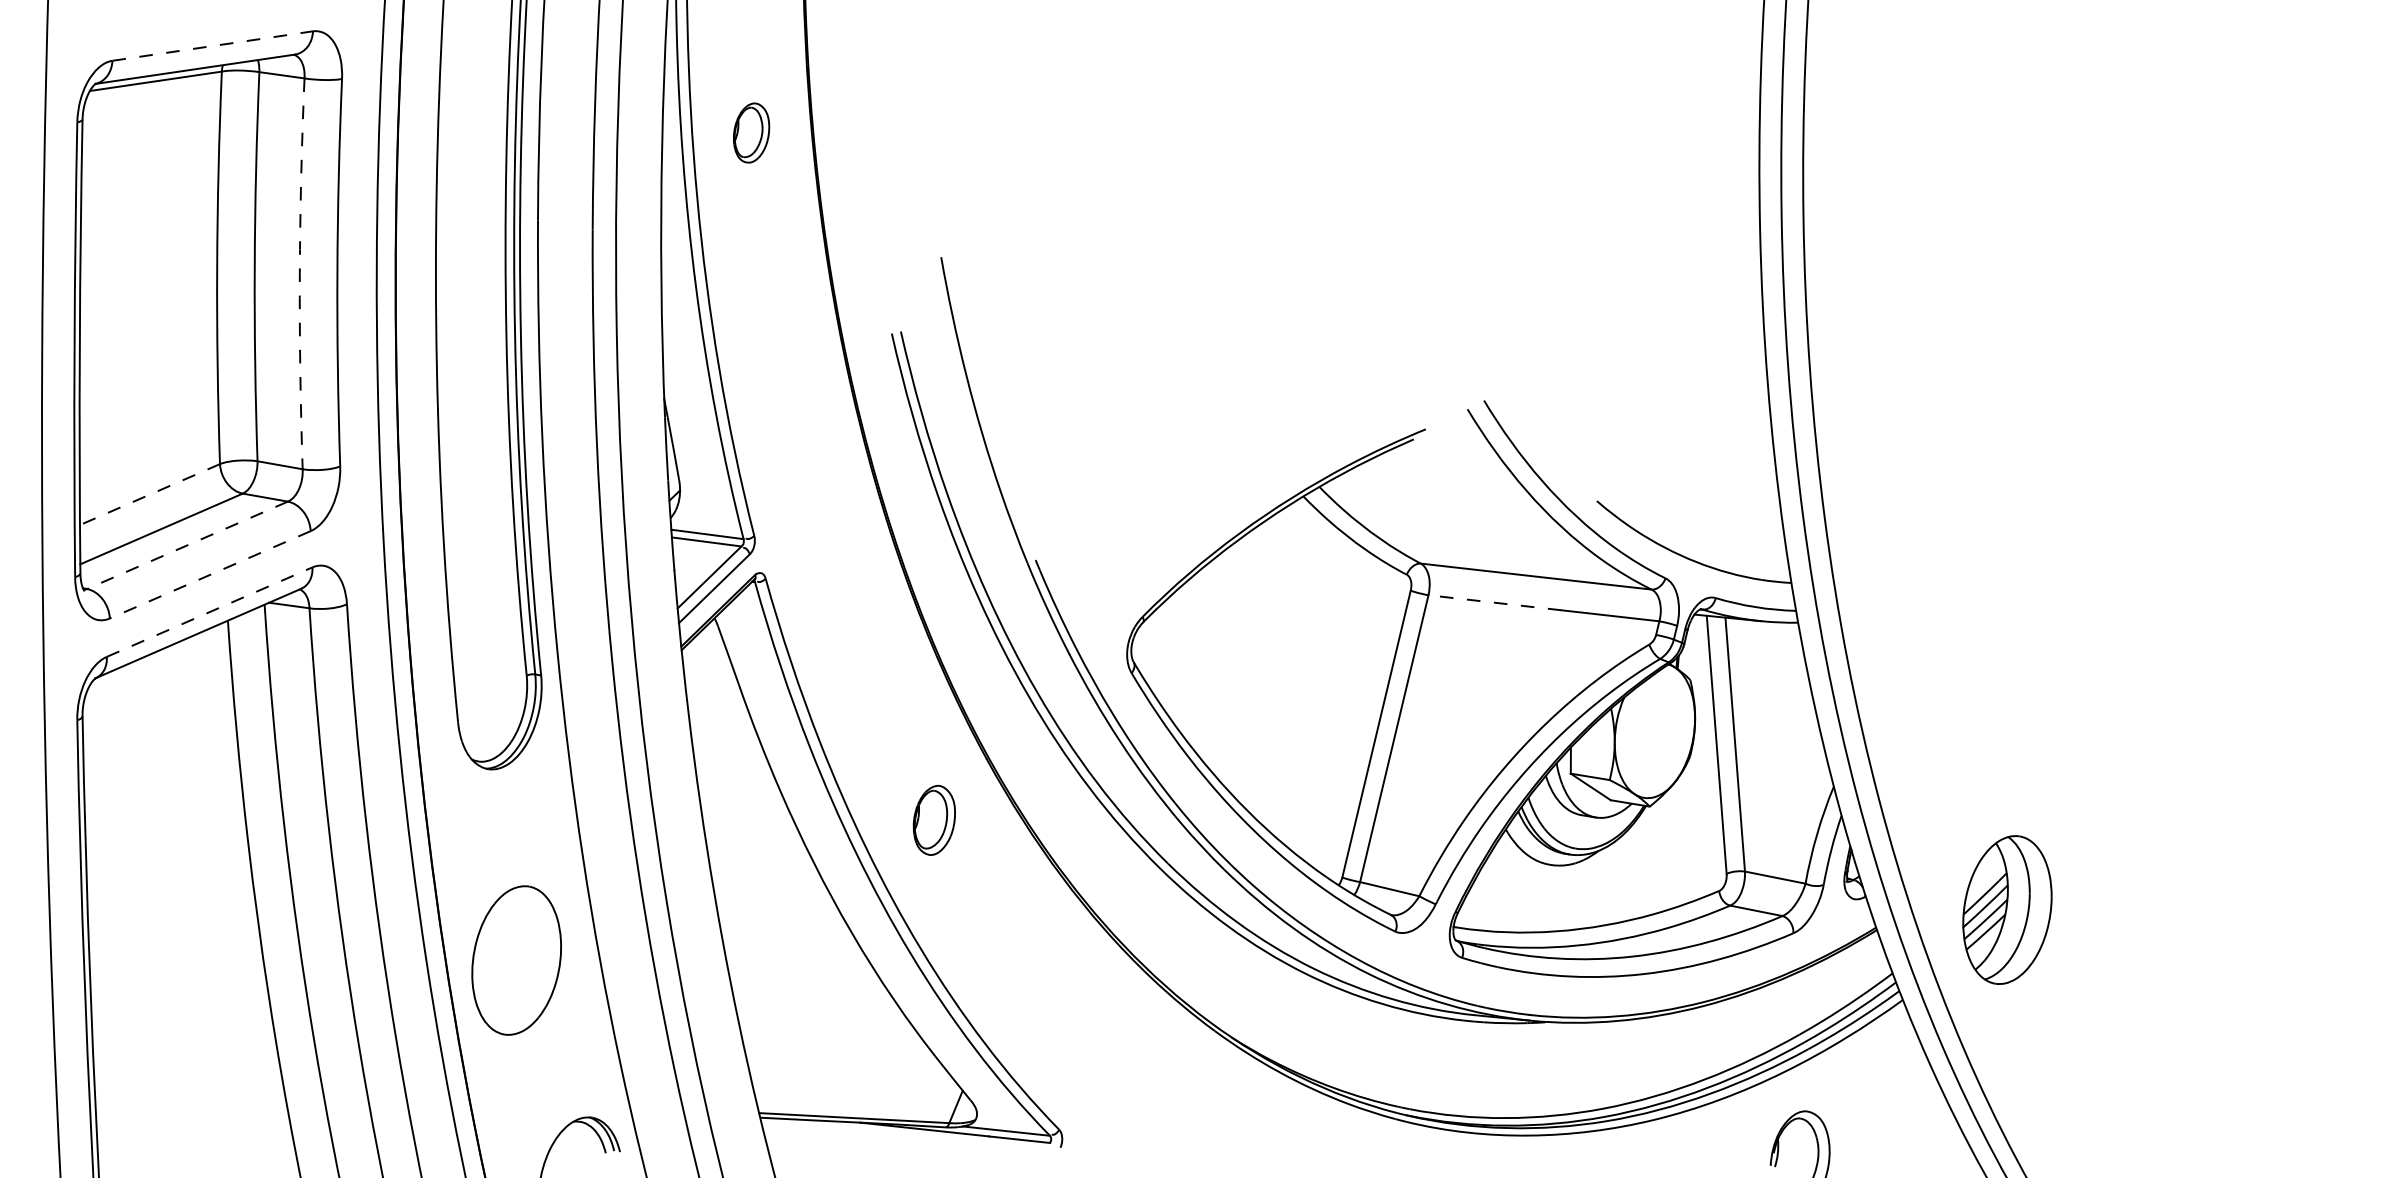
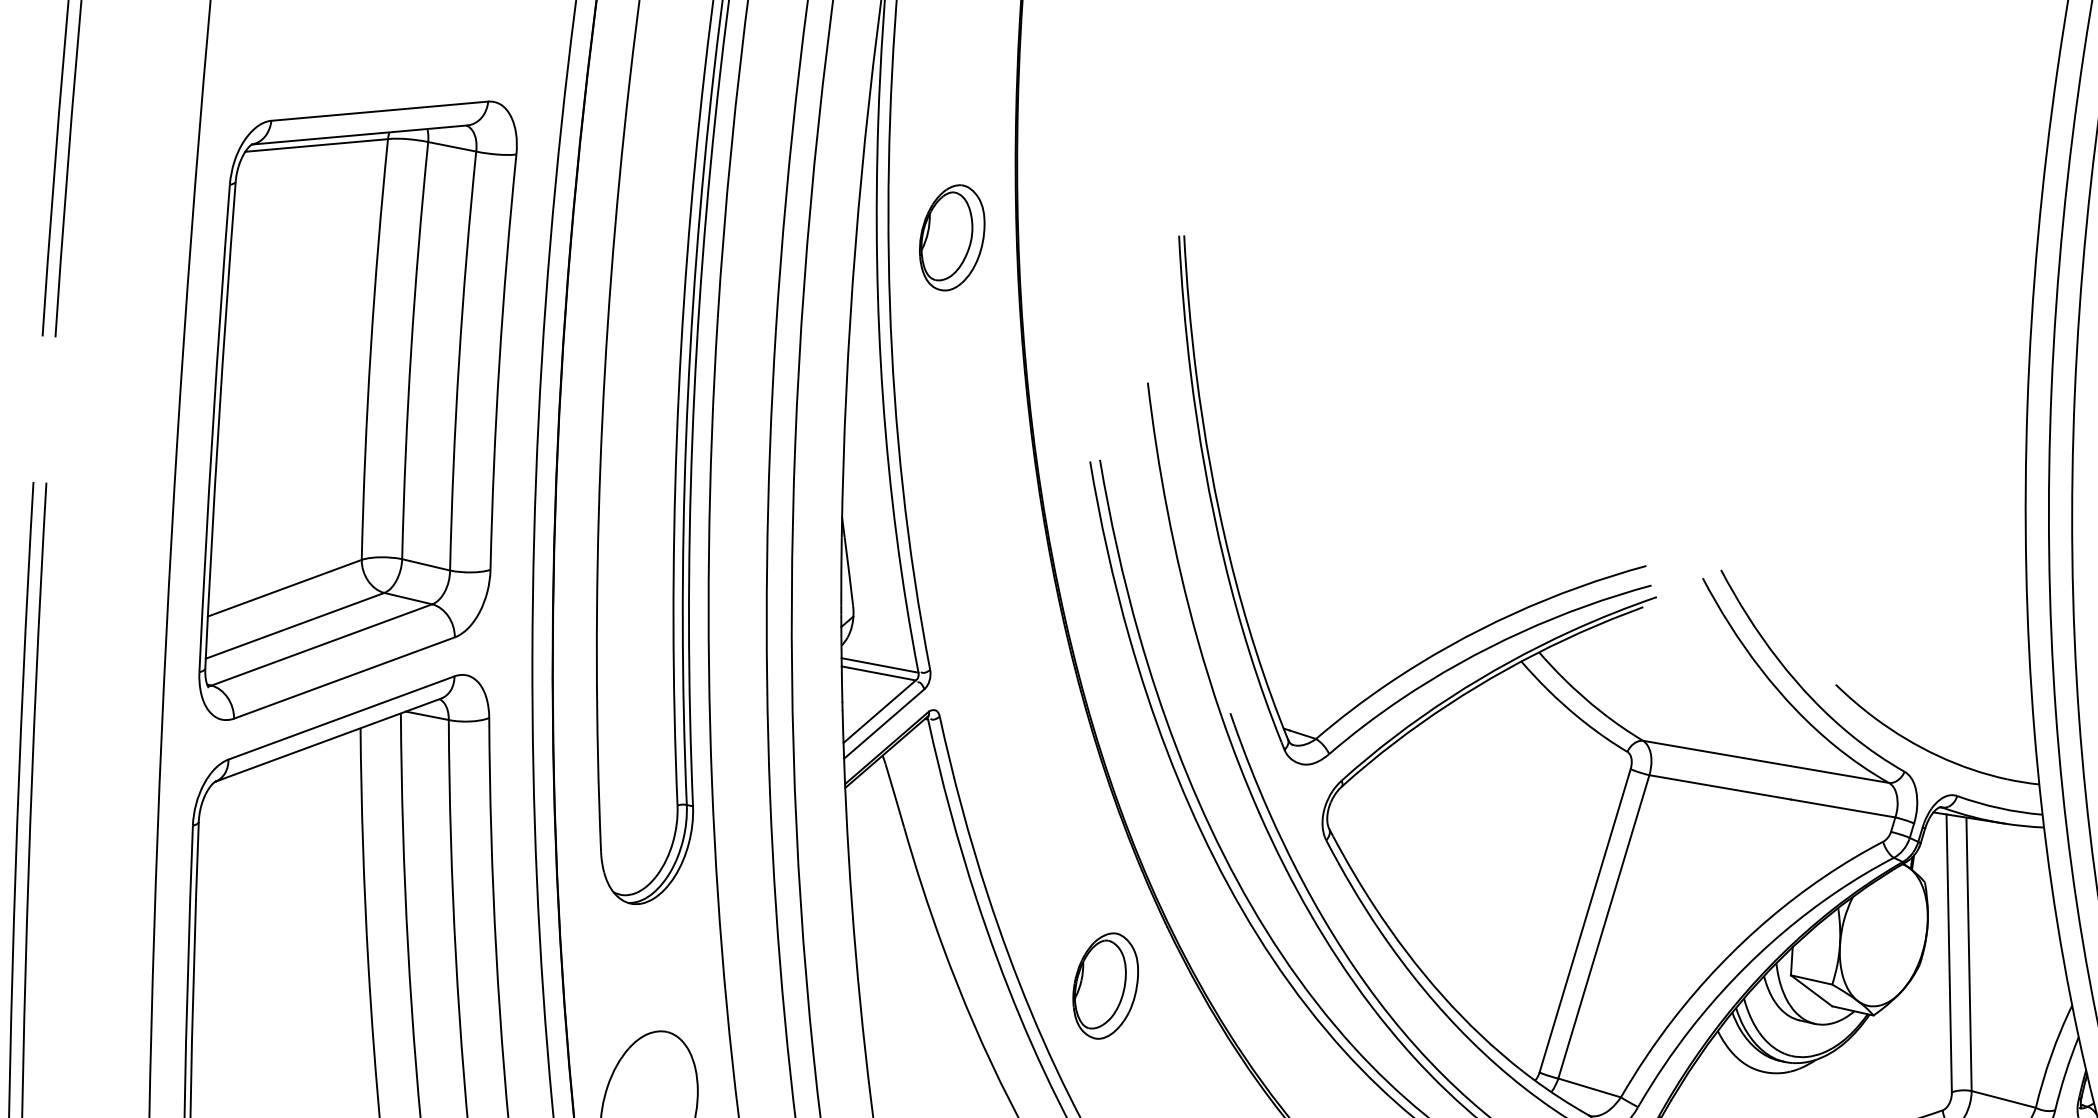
line: (213, 45) -> (380, 110), dashed -> solid
part: (751, 132) -> (952, 237), size x1.67
arc: (299, 273) -> (458, 360), dashed -> solid
part: (1253, 473) -> (1469, 633), added
line: (149, 494) -> (284, 588), dashed -> solid
line: (187, 545) -> (321, 645), dashed -> solid
line: (210, 574) -> (344, 677), dashed -> solid
line: (1494, 602) -> (1719, 787), dashed -> solid
line: (210, 611) -> (342, 717), dashed -> solid
part: (934, 820) -> (1105, 986), size x1.43

